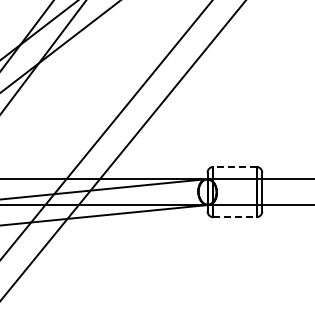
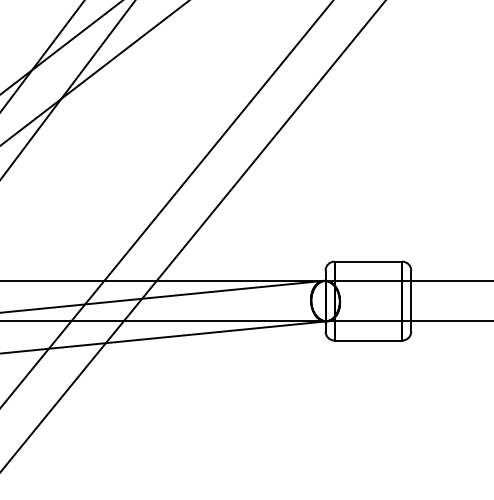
line: (234, 166) -> (367, 260), dashed -> solid
line: (234, 217) -> (367, 340), dashed -> solid

